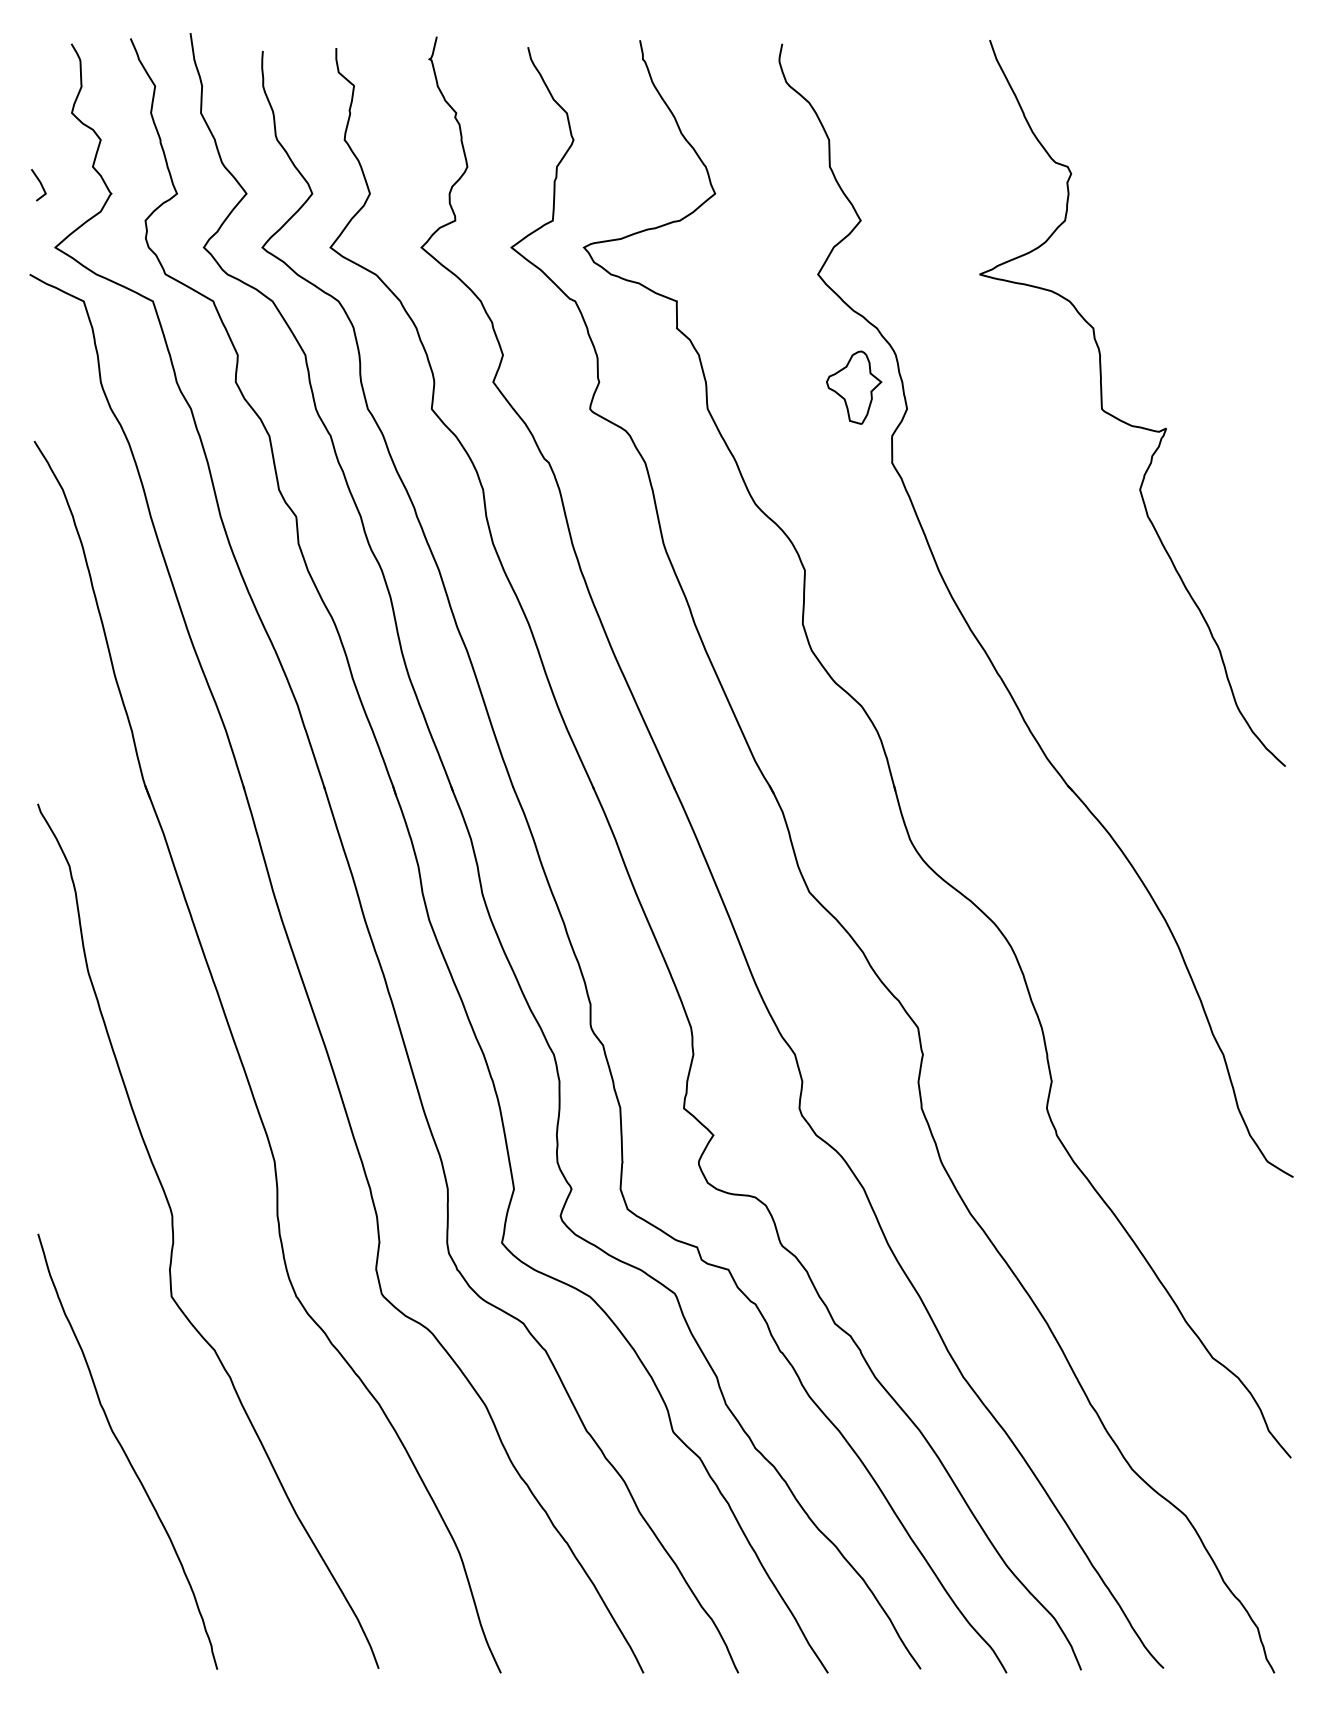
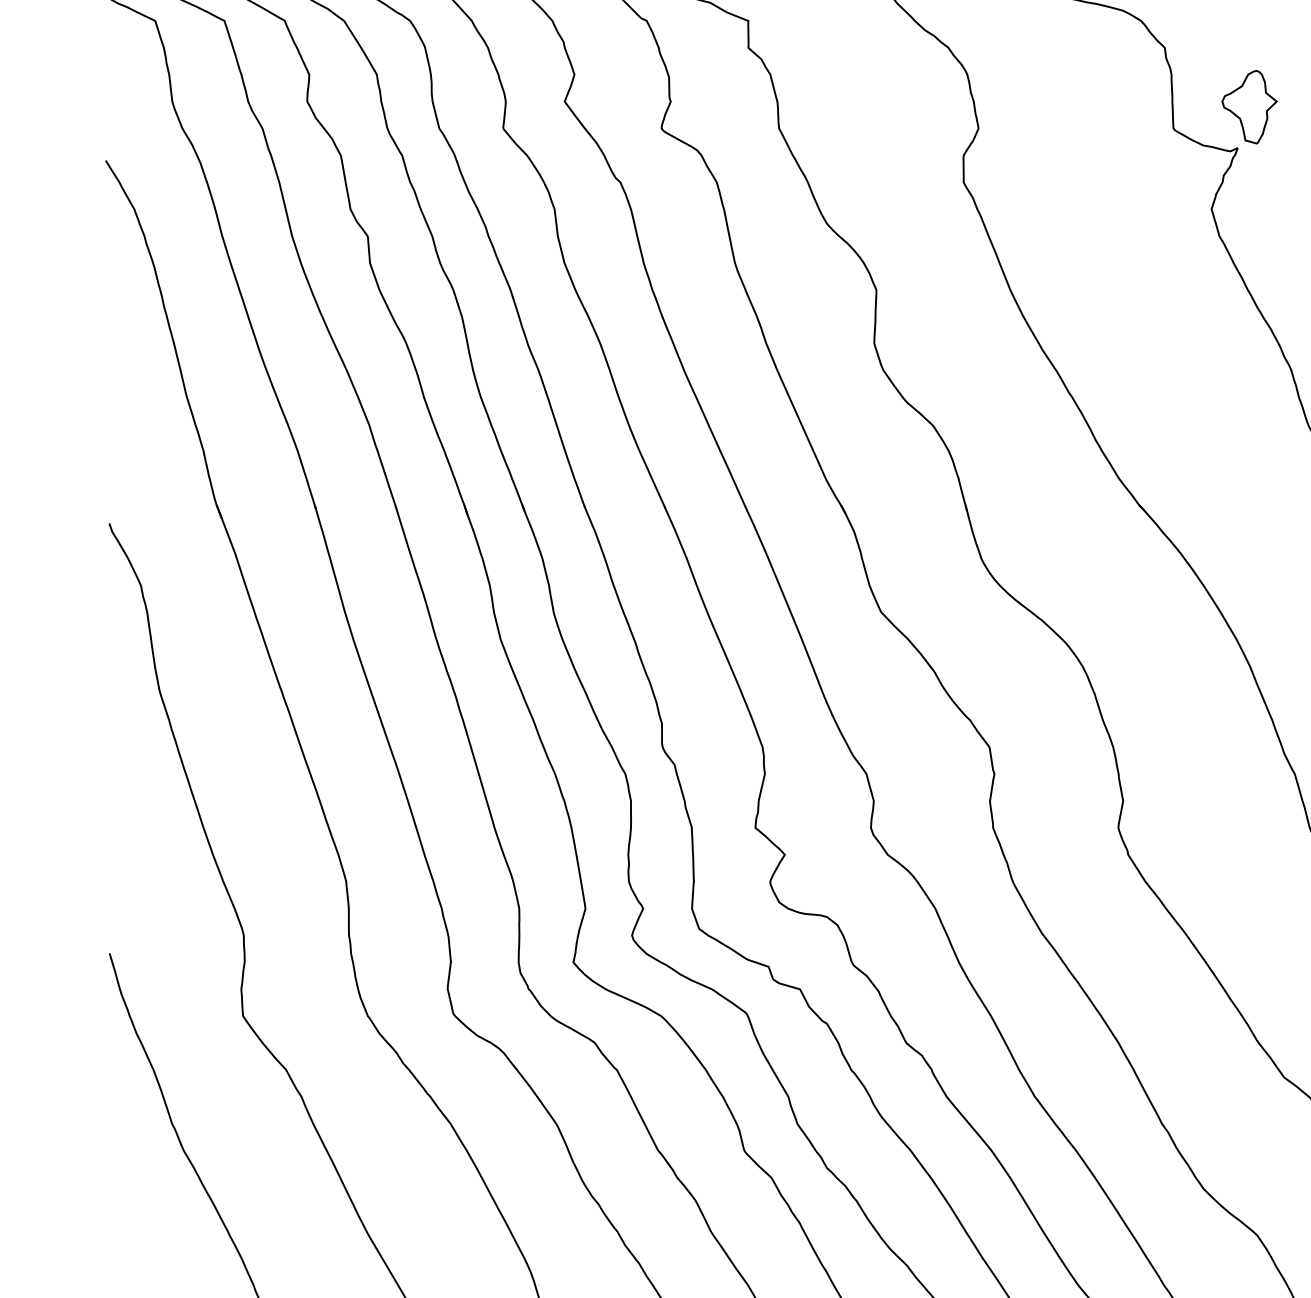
part: (854, 387) -> (1249, 107), moved

